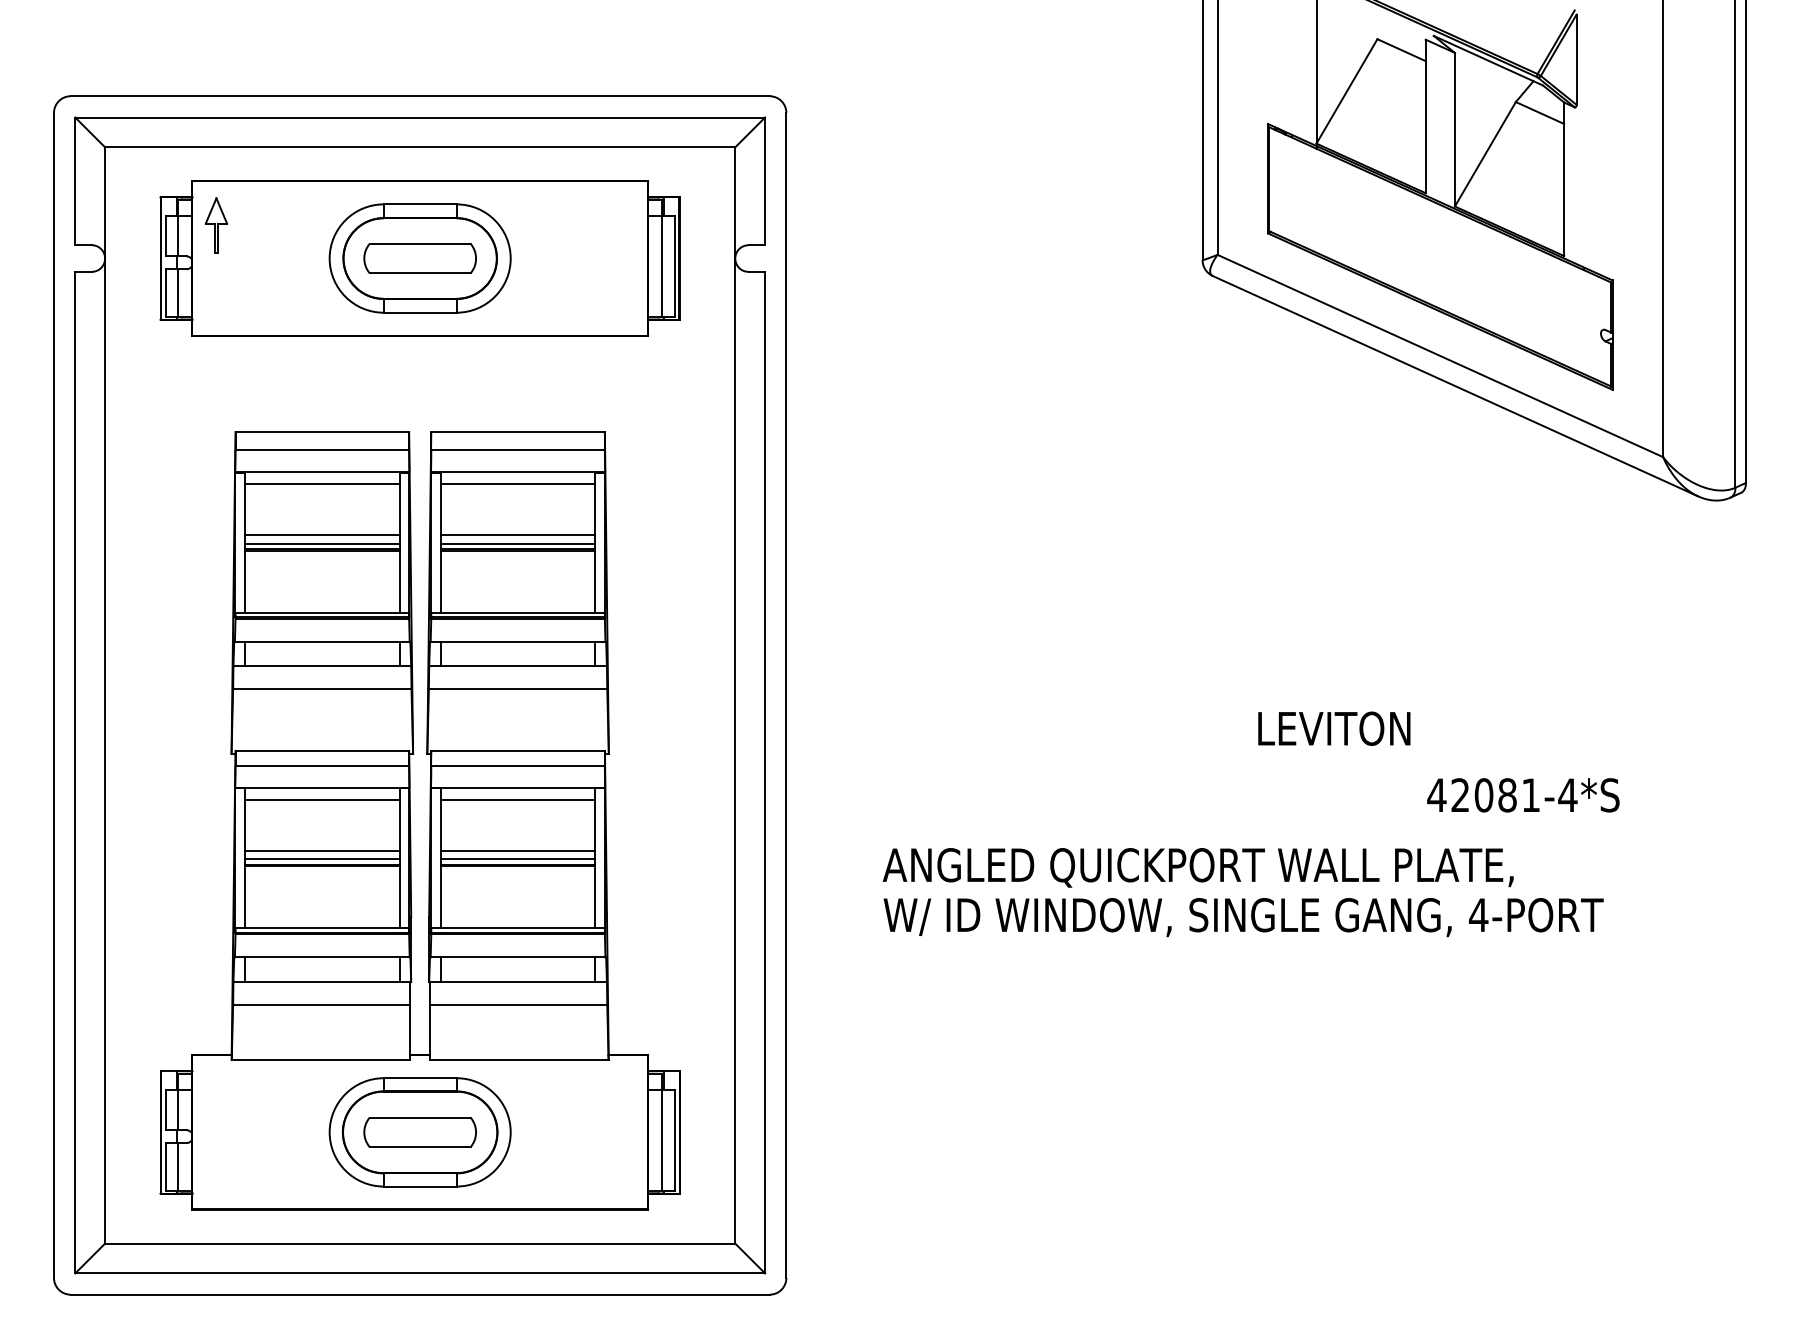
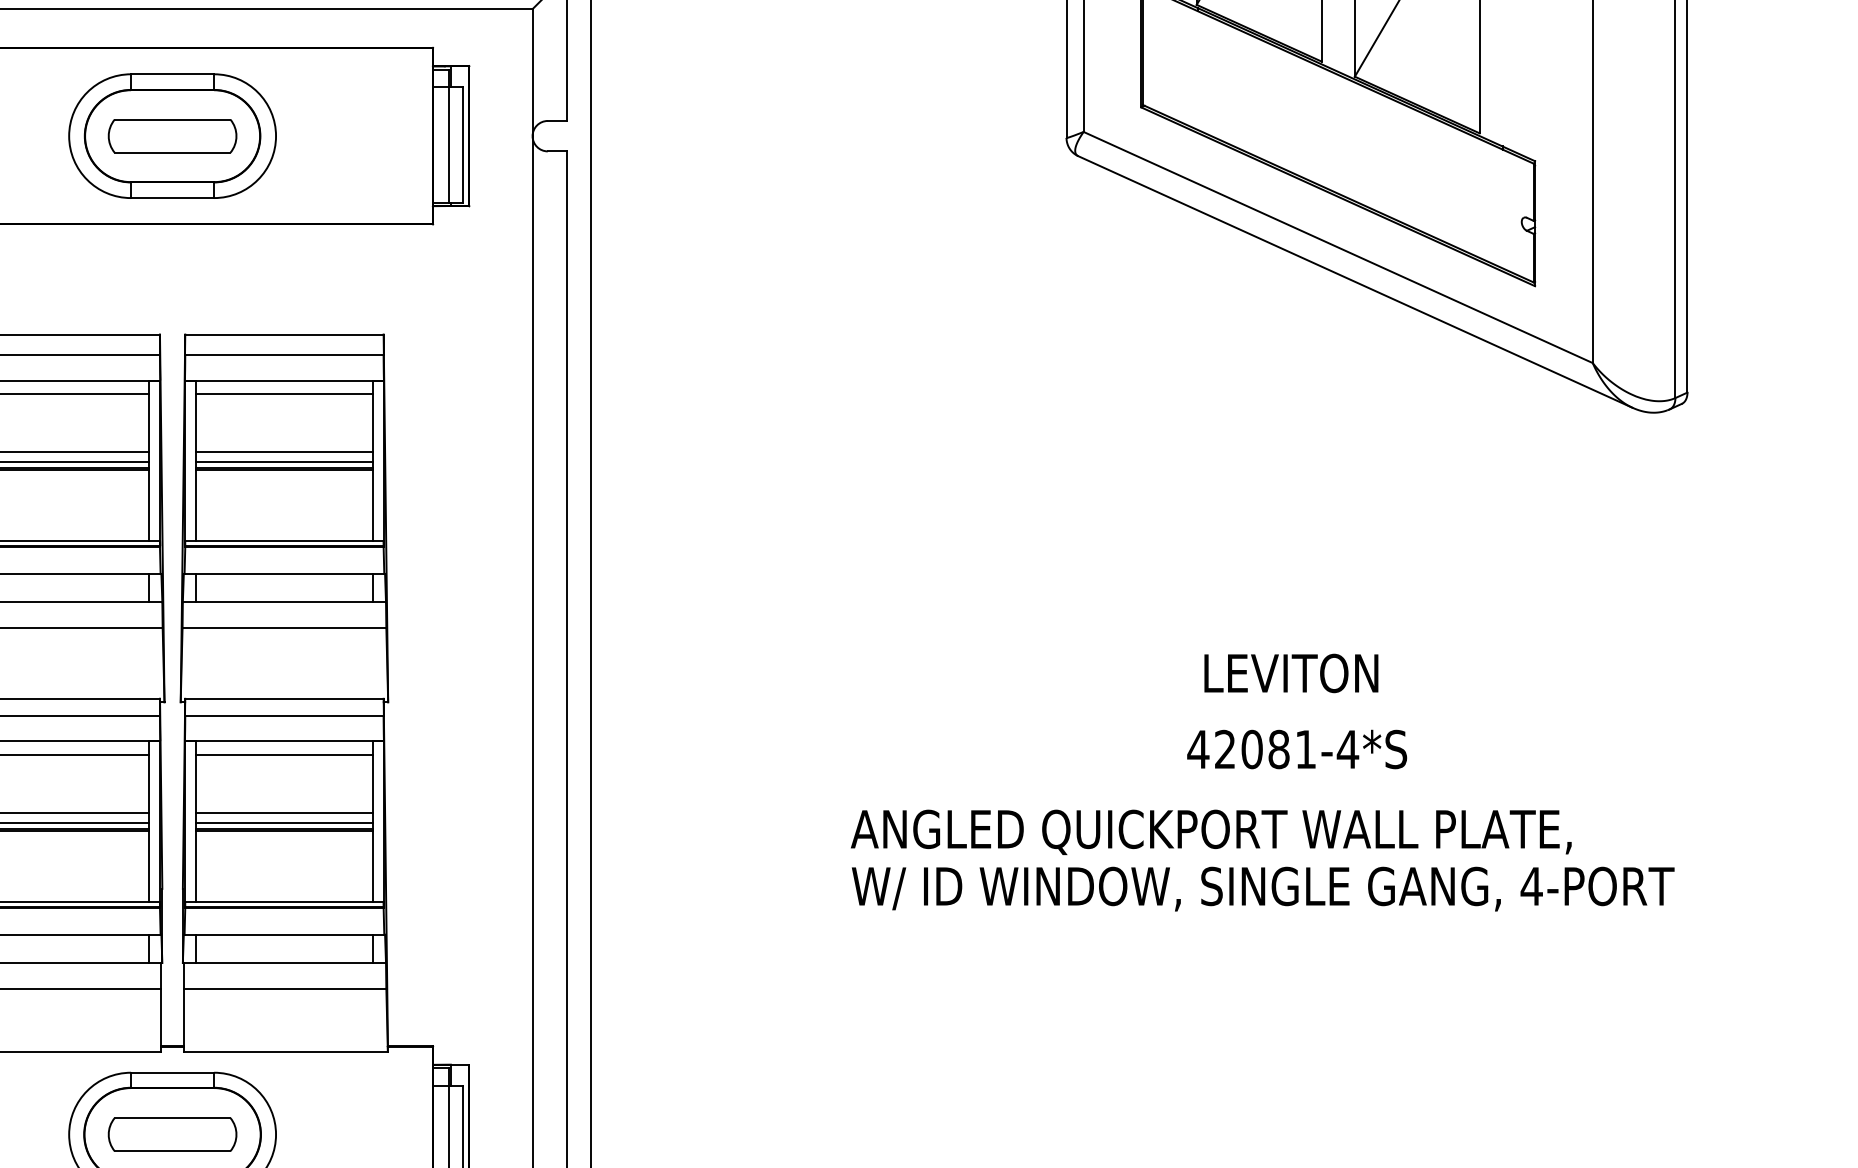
text: (1334, 728) -> (1291, 673), moved
text: (1523, 795) -> (1297, 749), moved
text: (1242, 892) -> (1261, 860), moved

